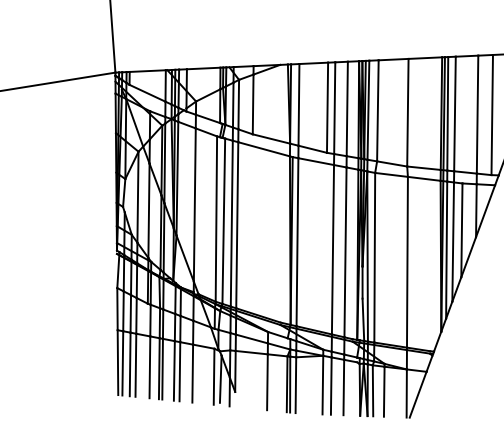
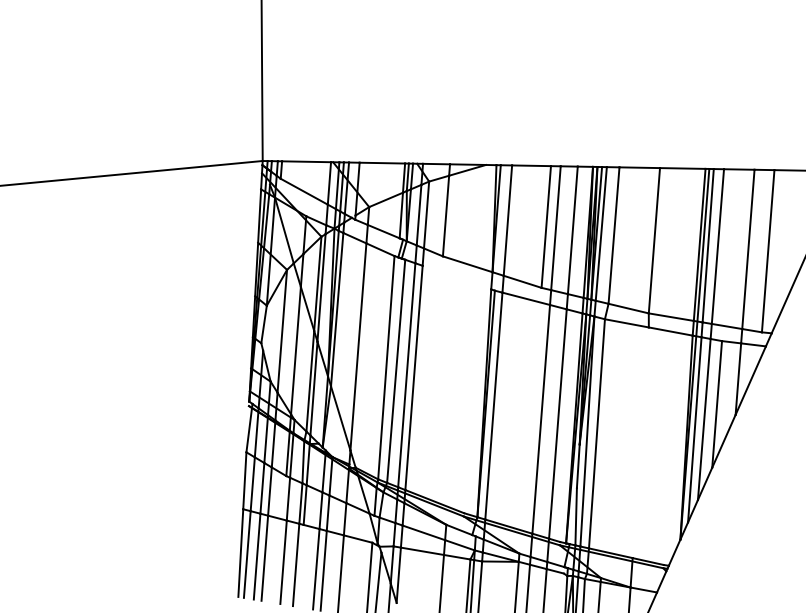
line: (263, 149) -> (456, 277), removed
line: (407, 262) -> (640, 442), removed
line: (162, 368) -> (300, 565), removed

